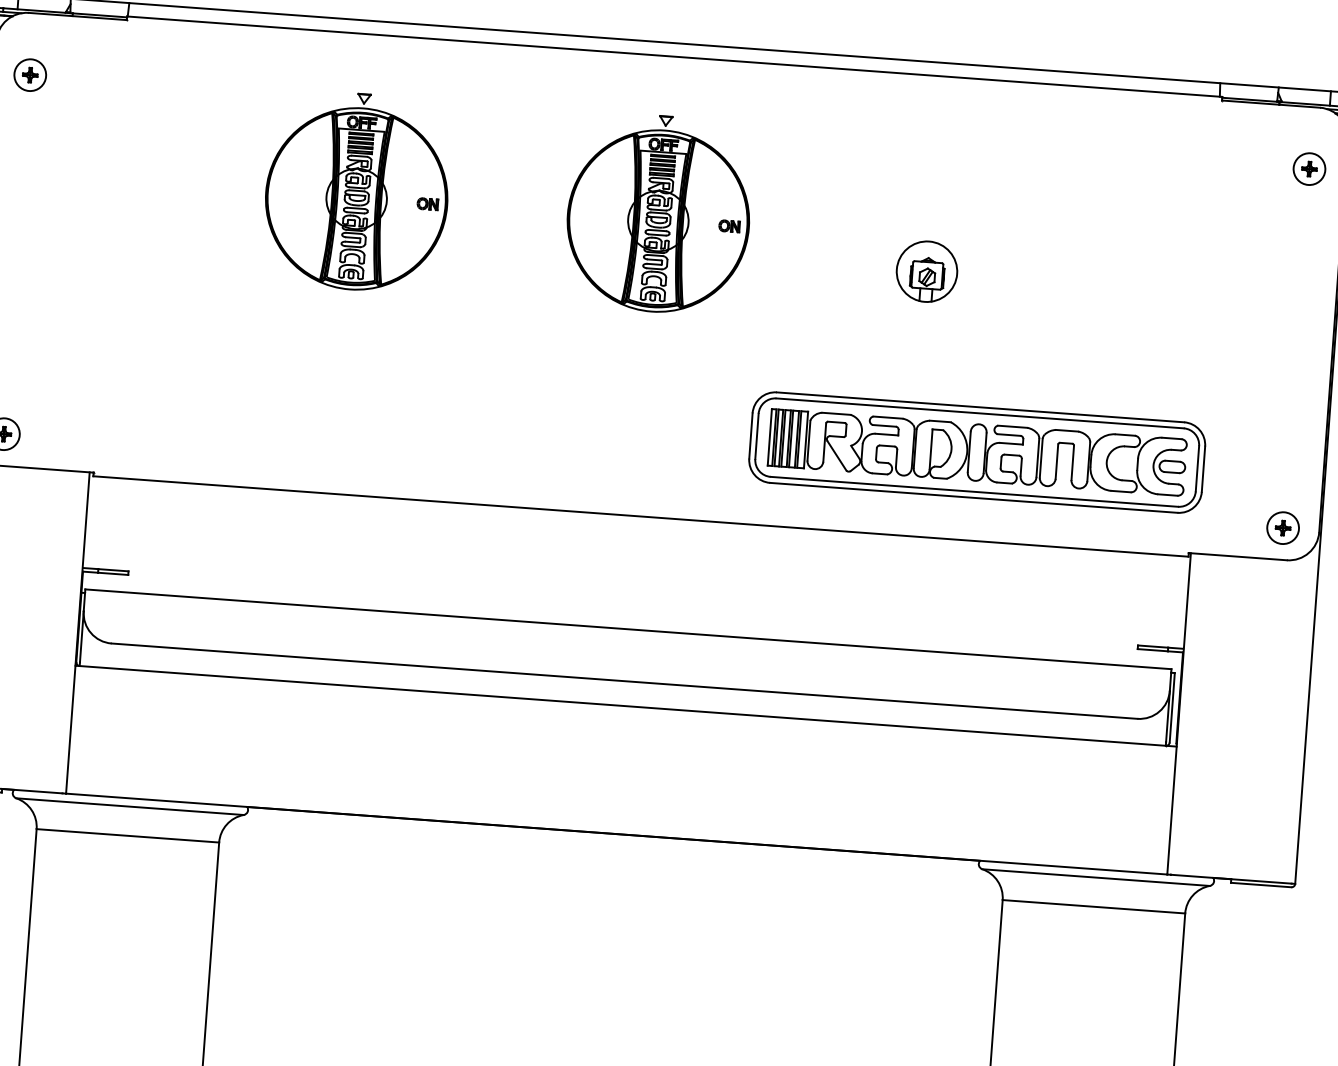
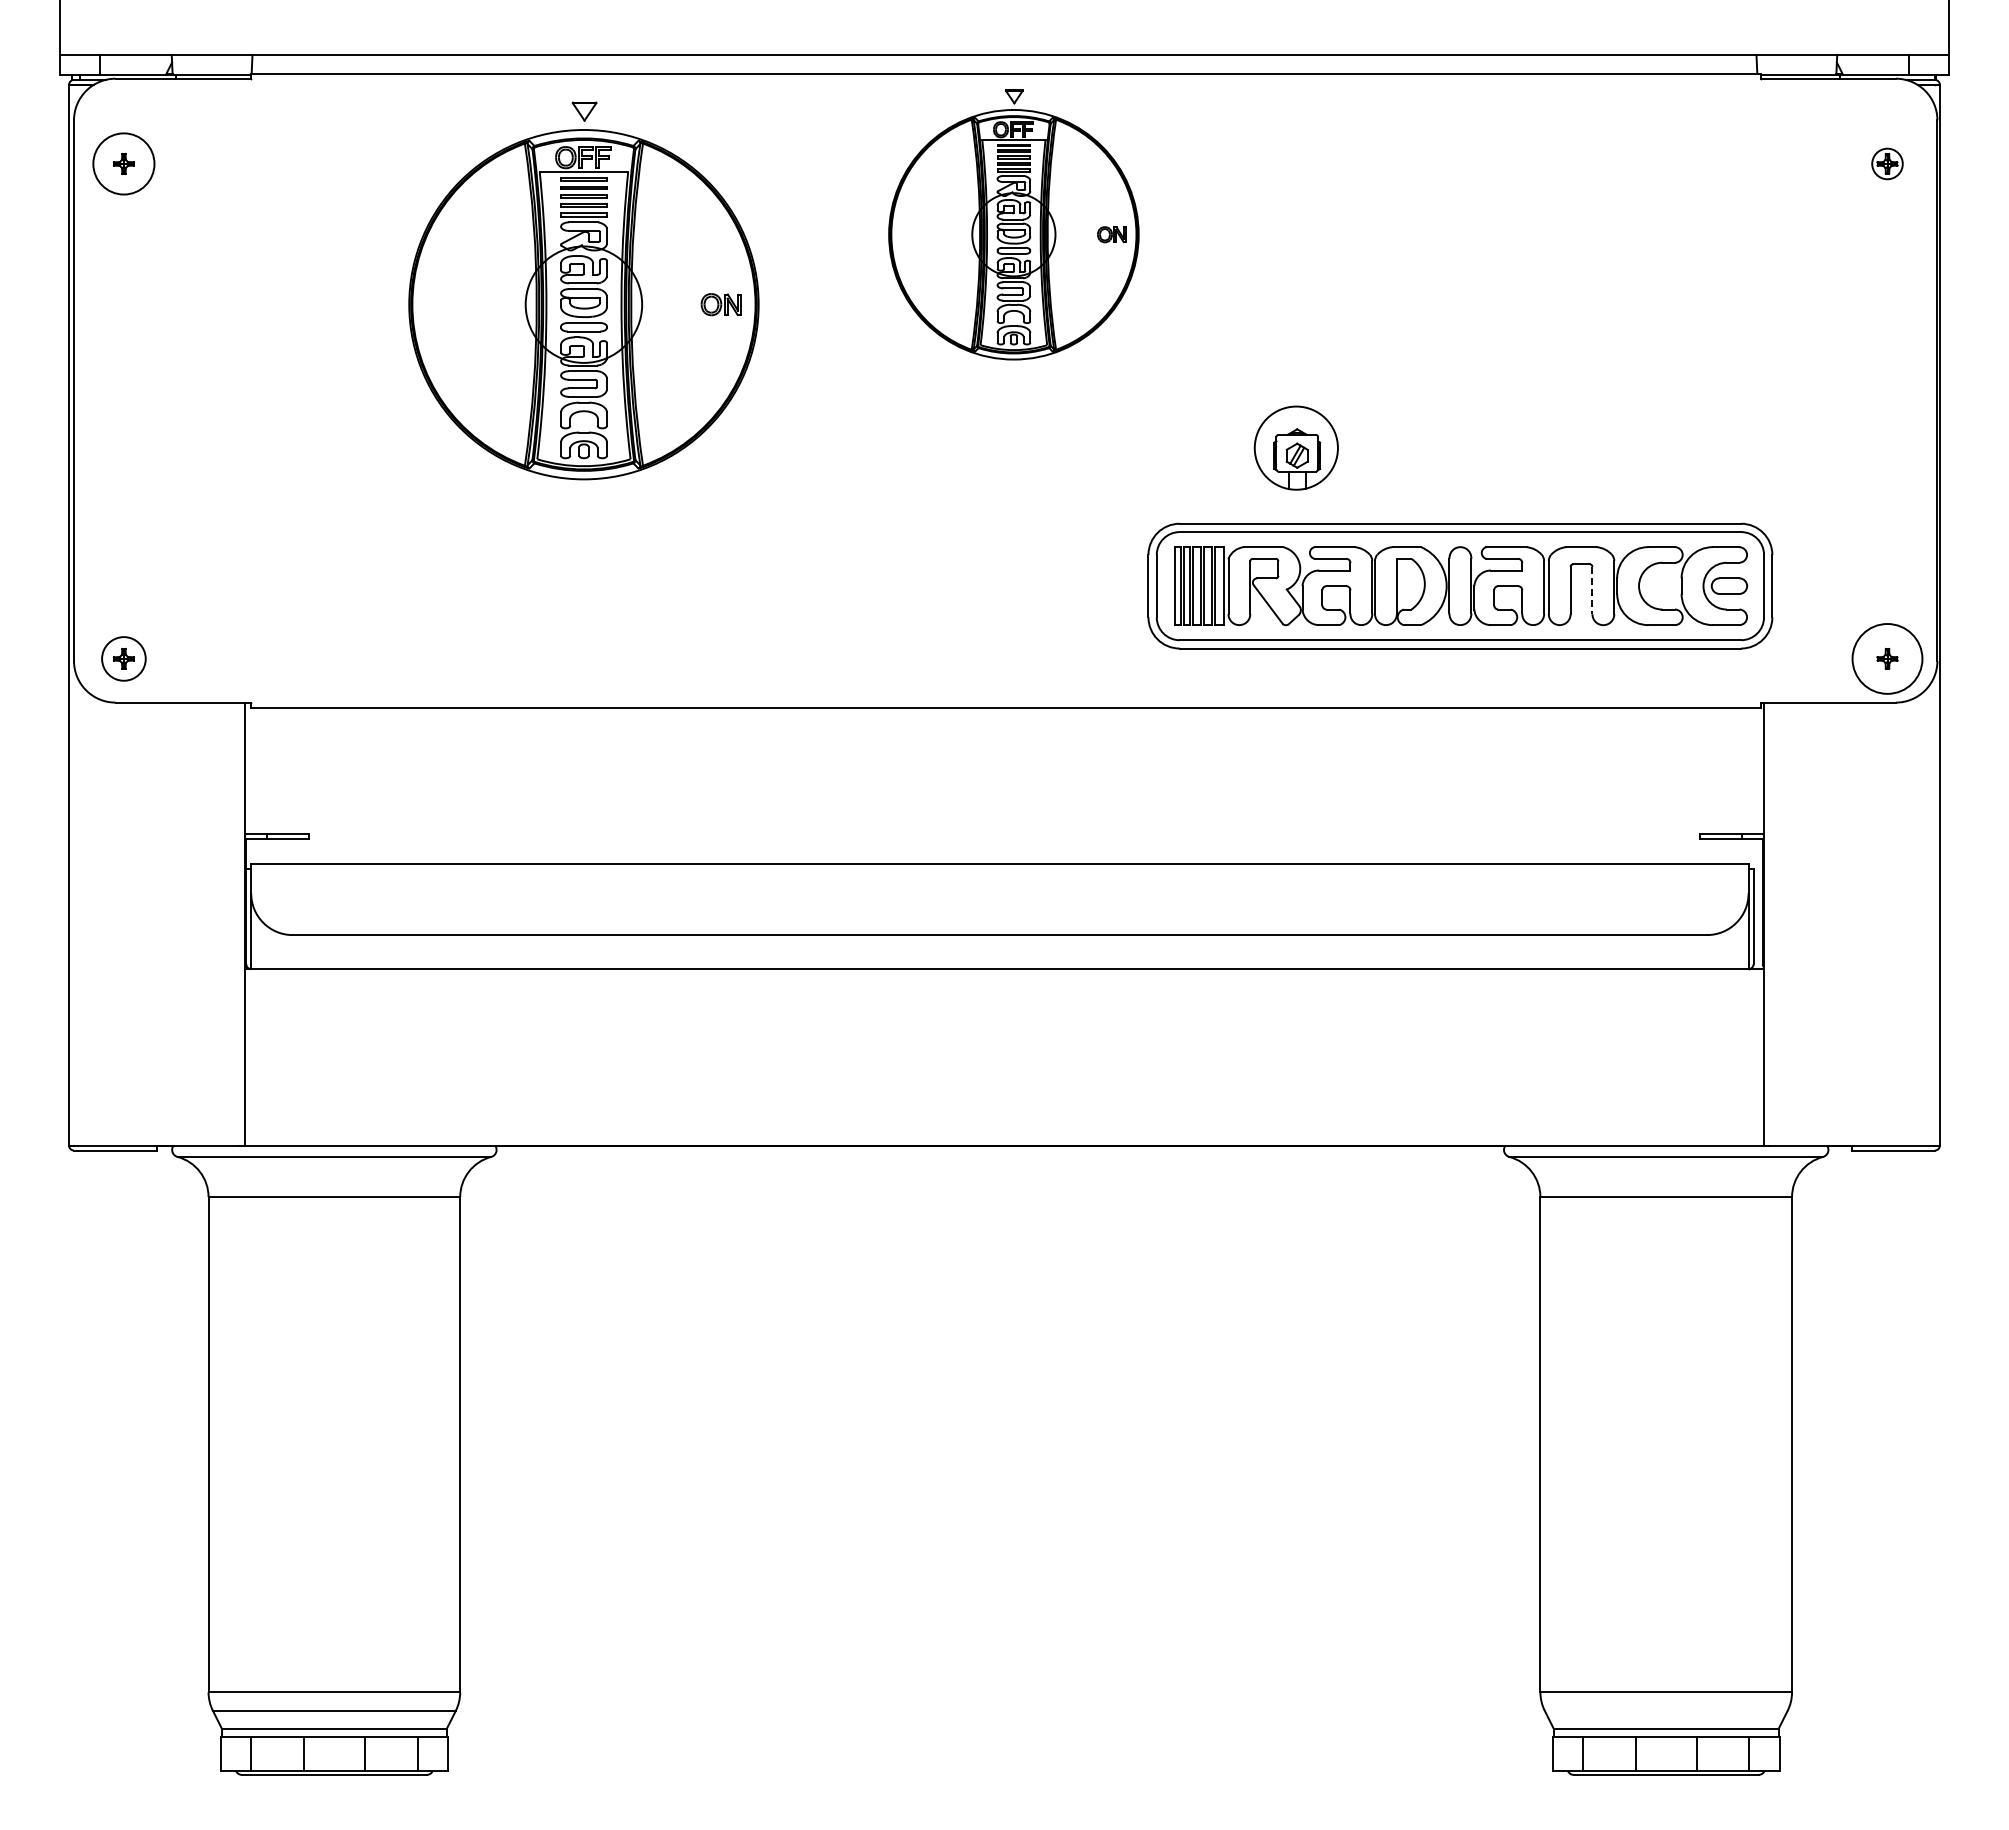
circle: (29, 74) -> (123, 163), size x1.4
circle: (1309, 168) -> (1887, 163), size x0.7
part: (356, 191) -> (583, 290), size x1.4
part: (658, 213) -> (1013, 224), moved
part: (926, 271) -> (1295, 447), moved
line: (1072, 462) -> (1592, 590), solid -> dashed
circle: (1283, 527) -> (1887, 658), size x1.6

